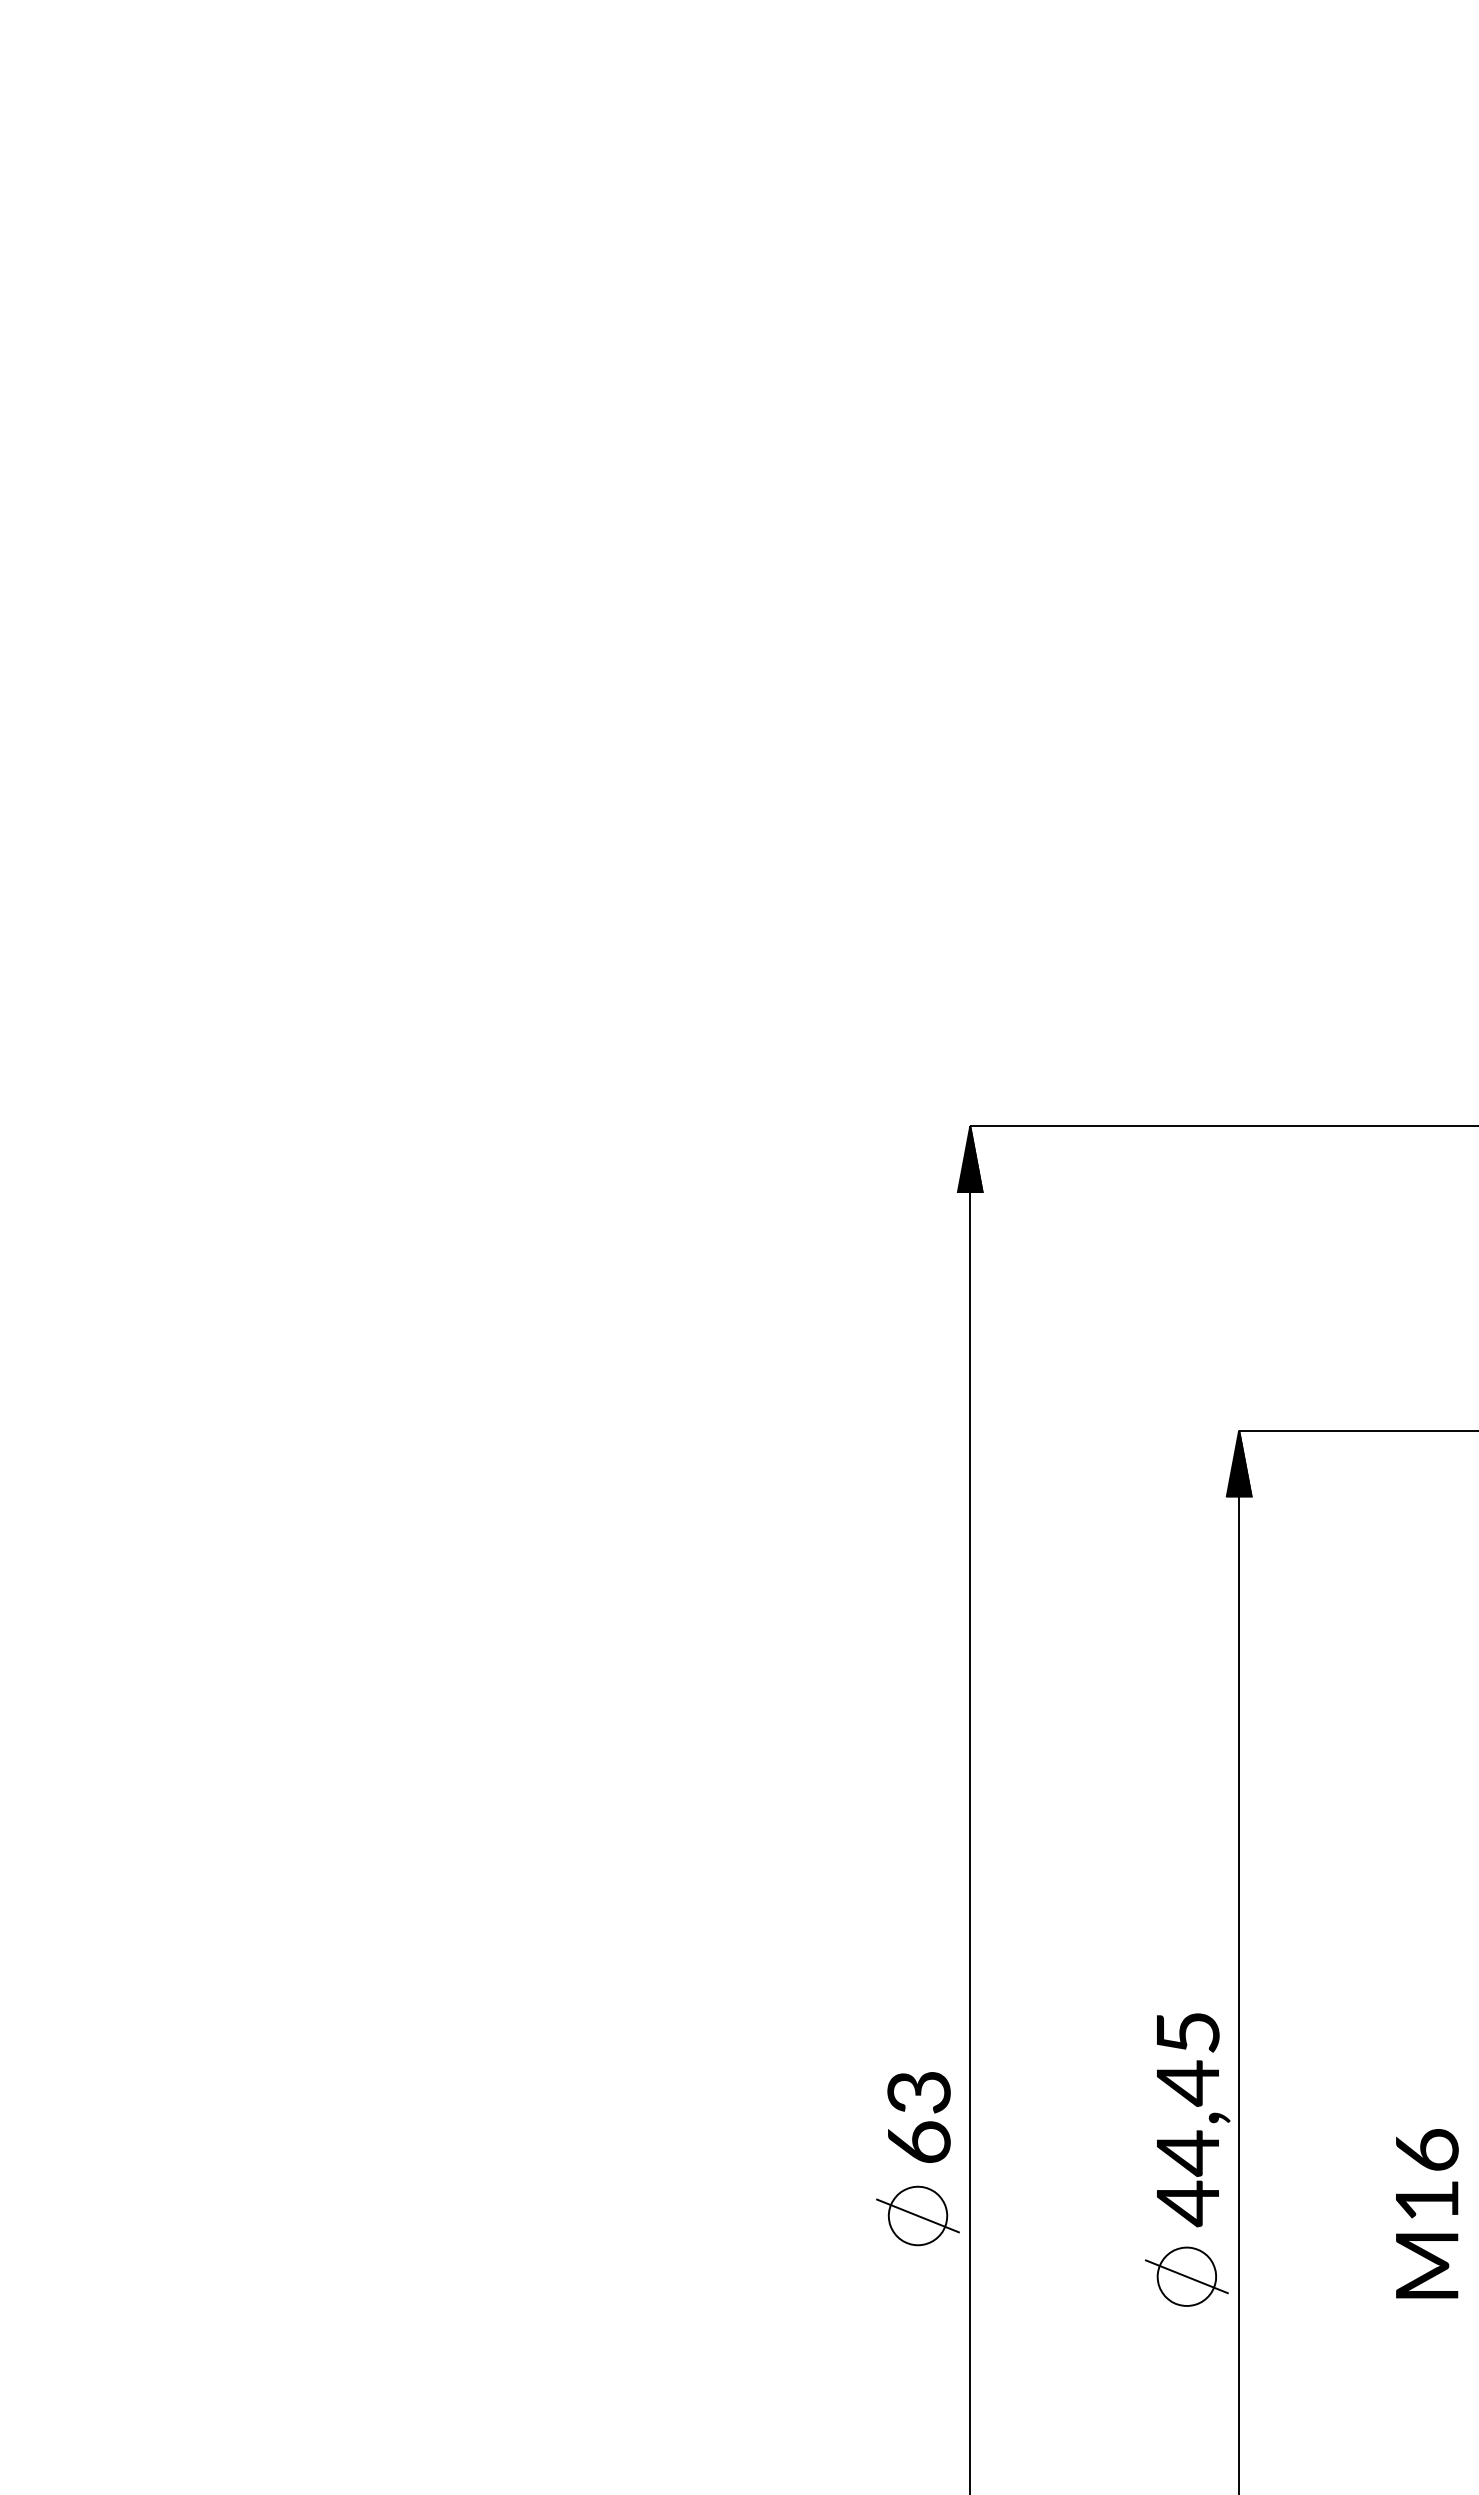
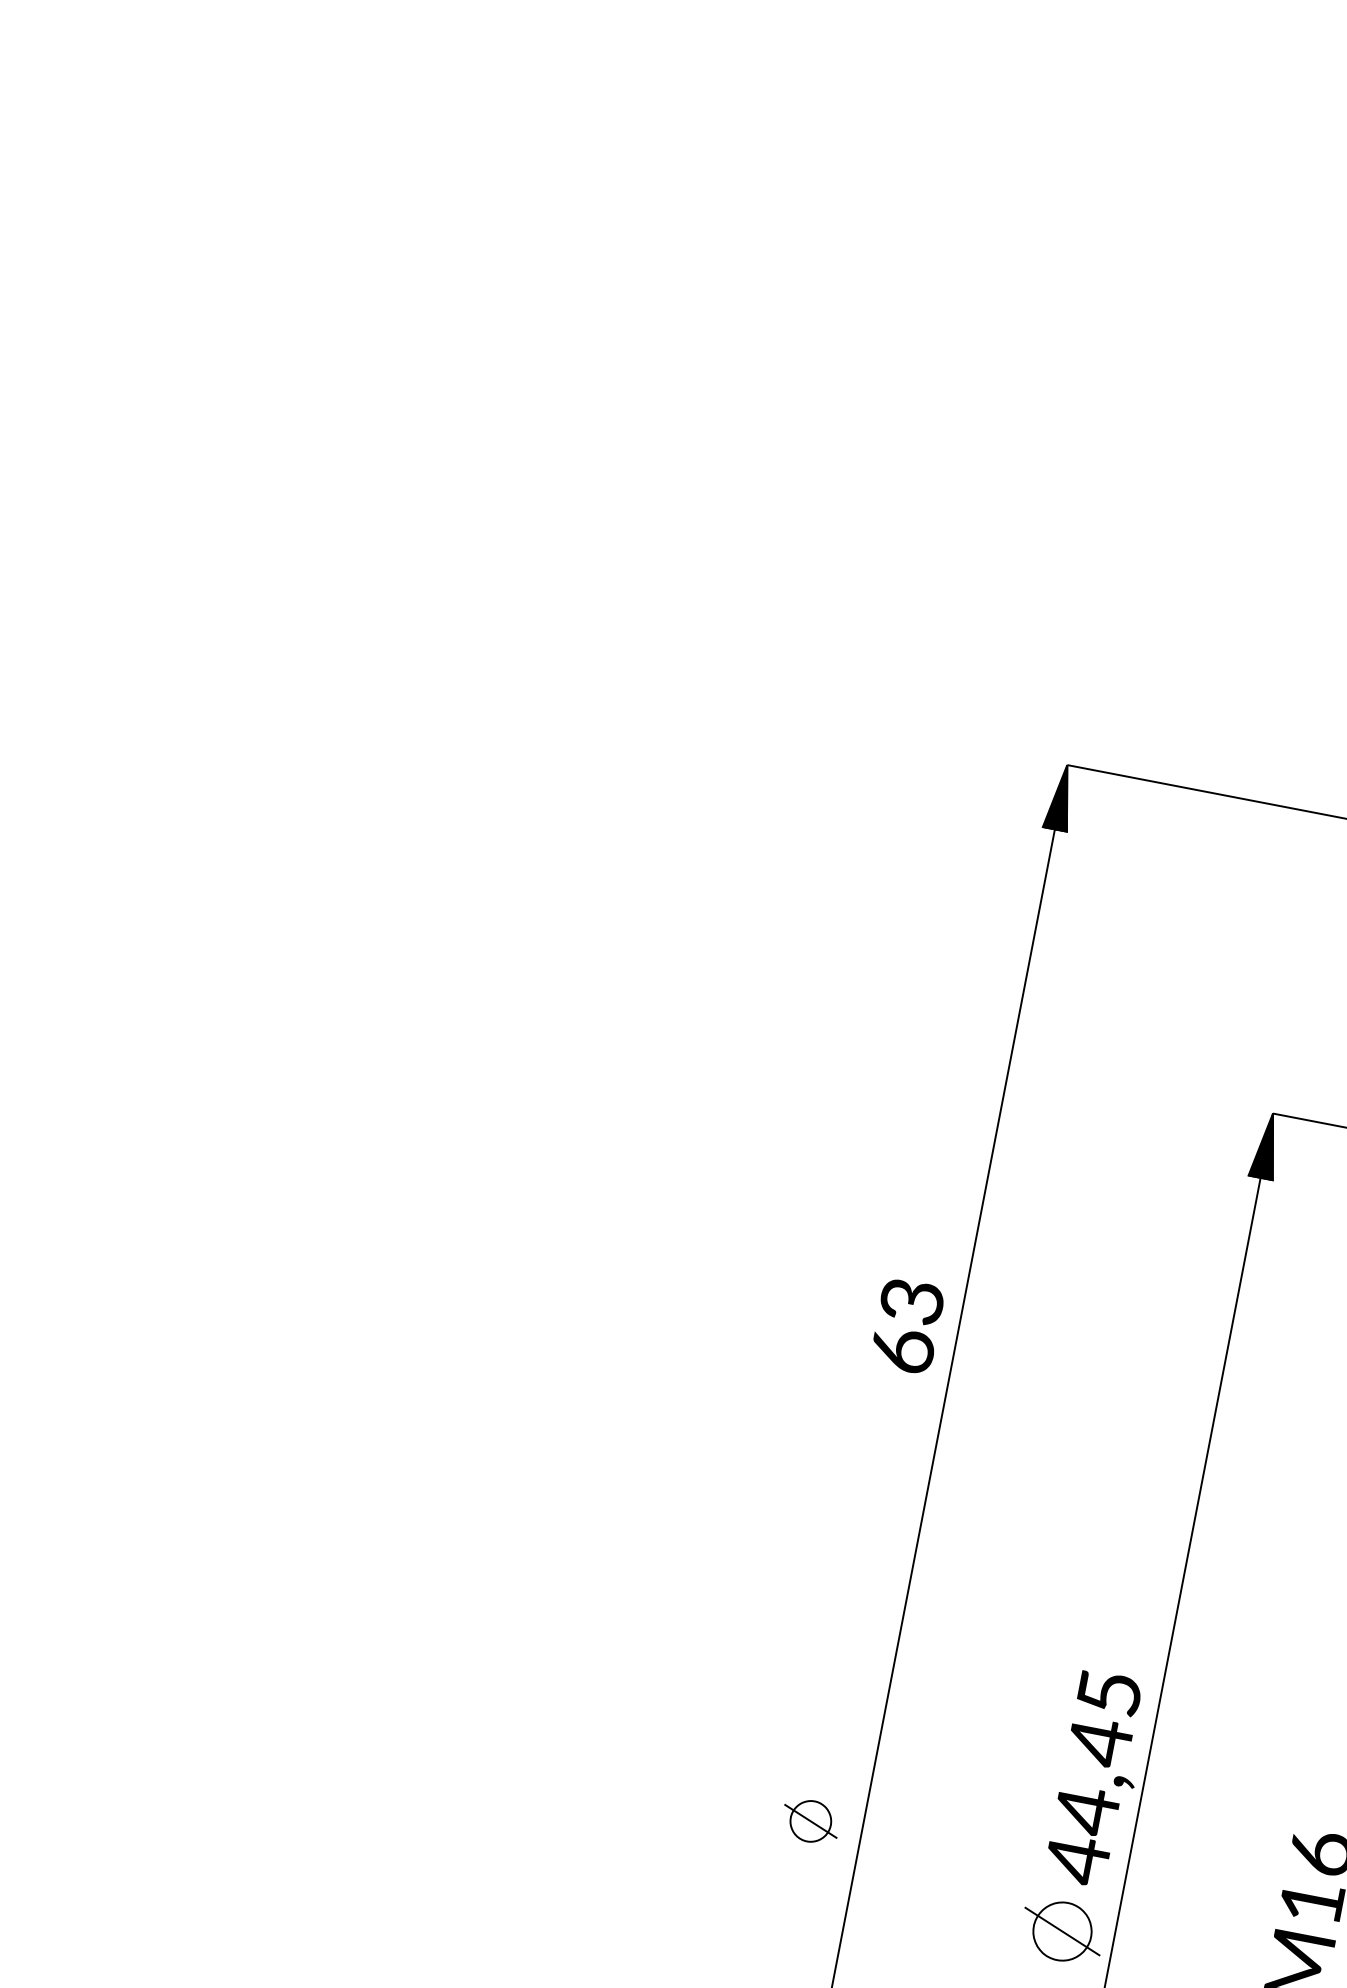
text: (918, 2117) -> (906, 1325), moved
part: (917, 2215) -> (810, 1820), size x0.7

